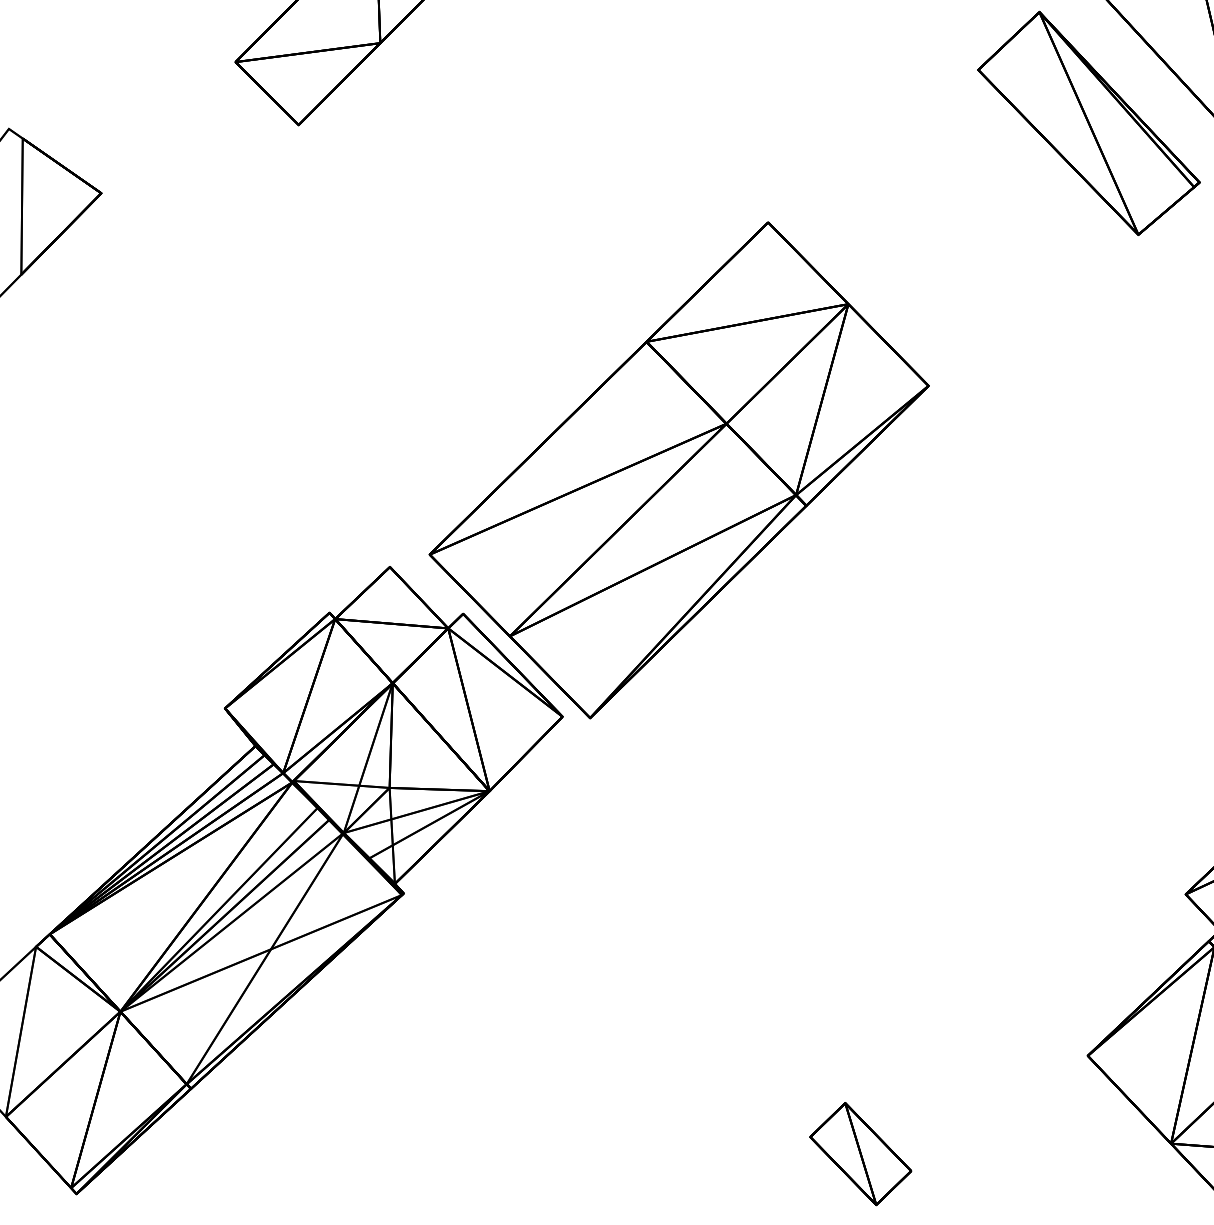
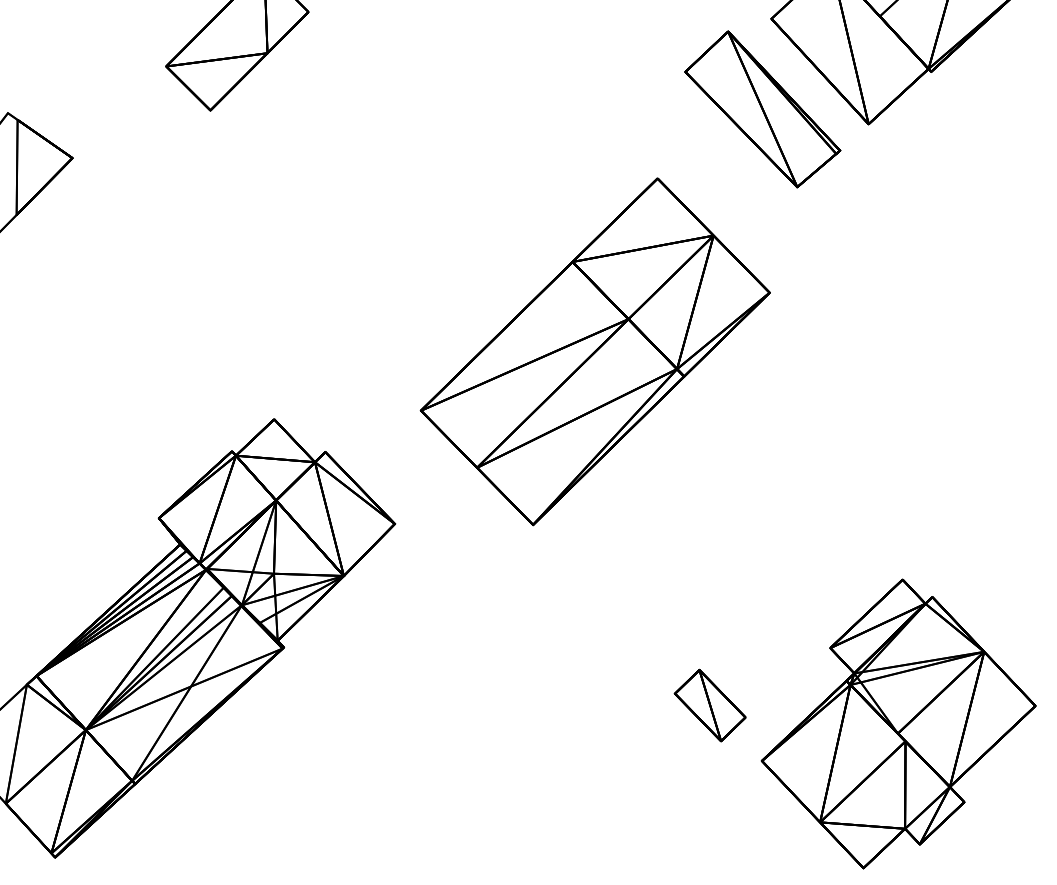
part: (677, 469) -> (594, 351), moved
part: (859, 1153) -> (709, 705), moved

